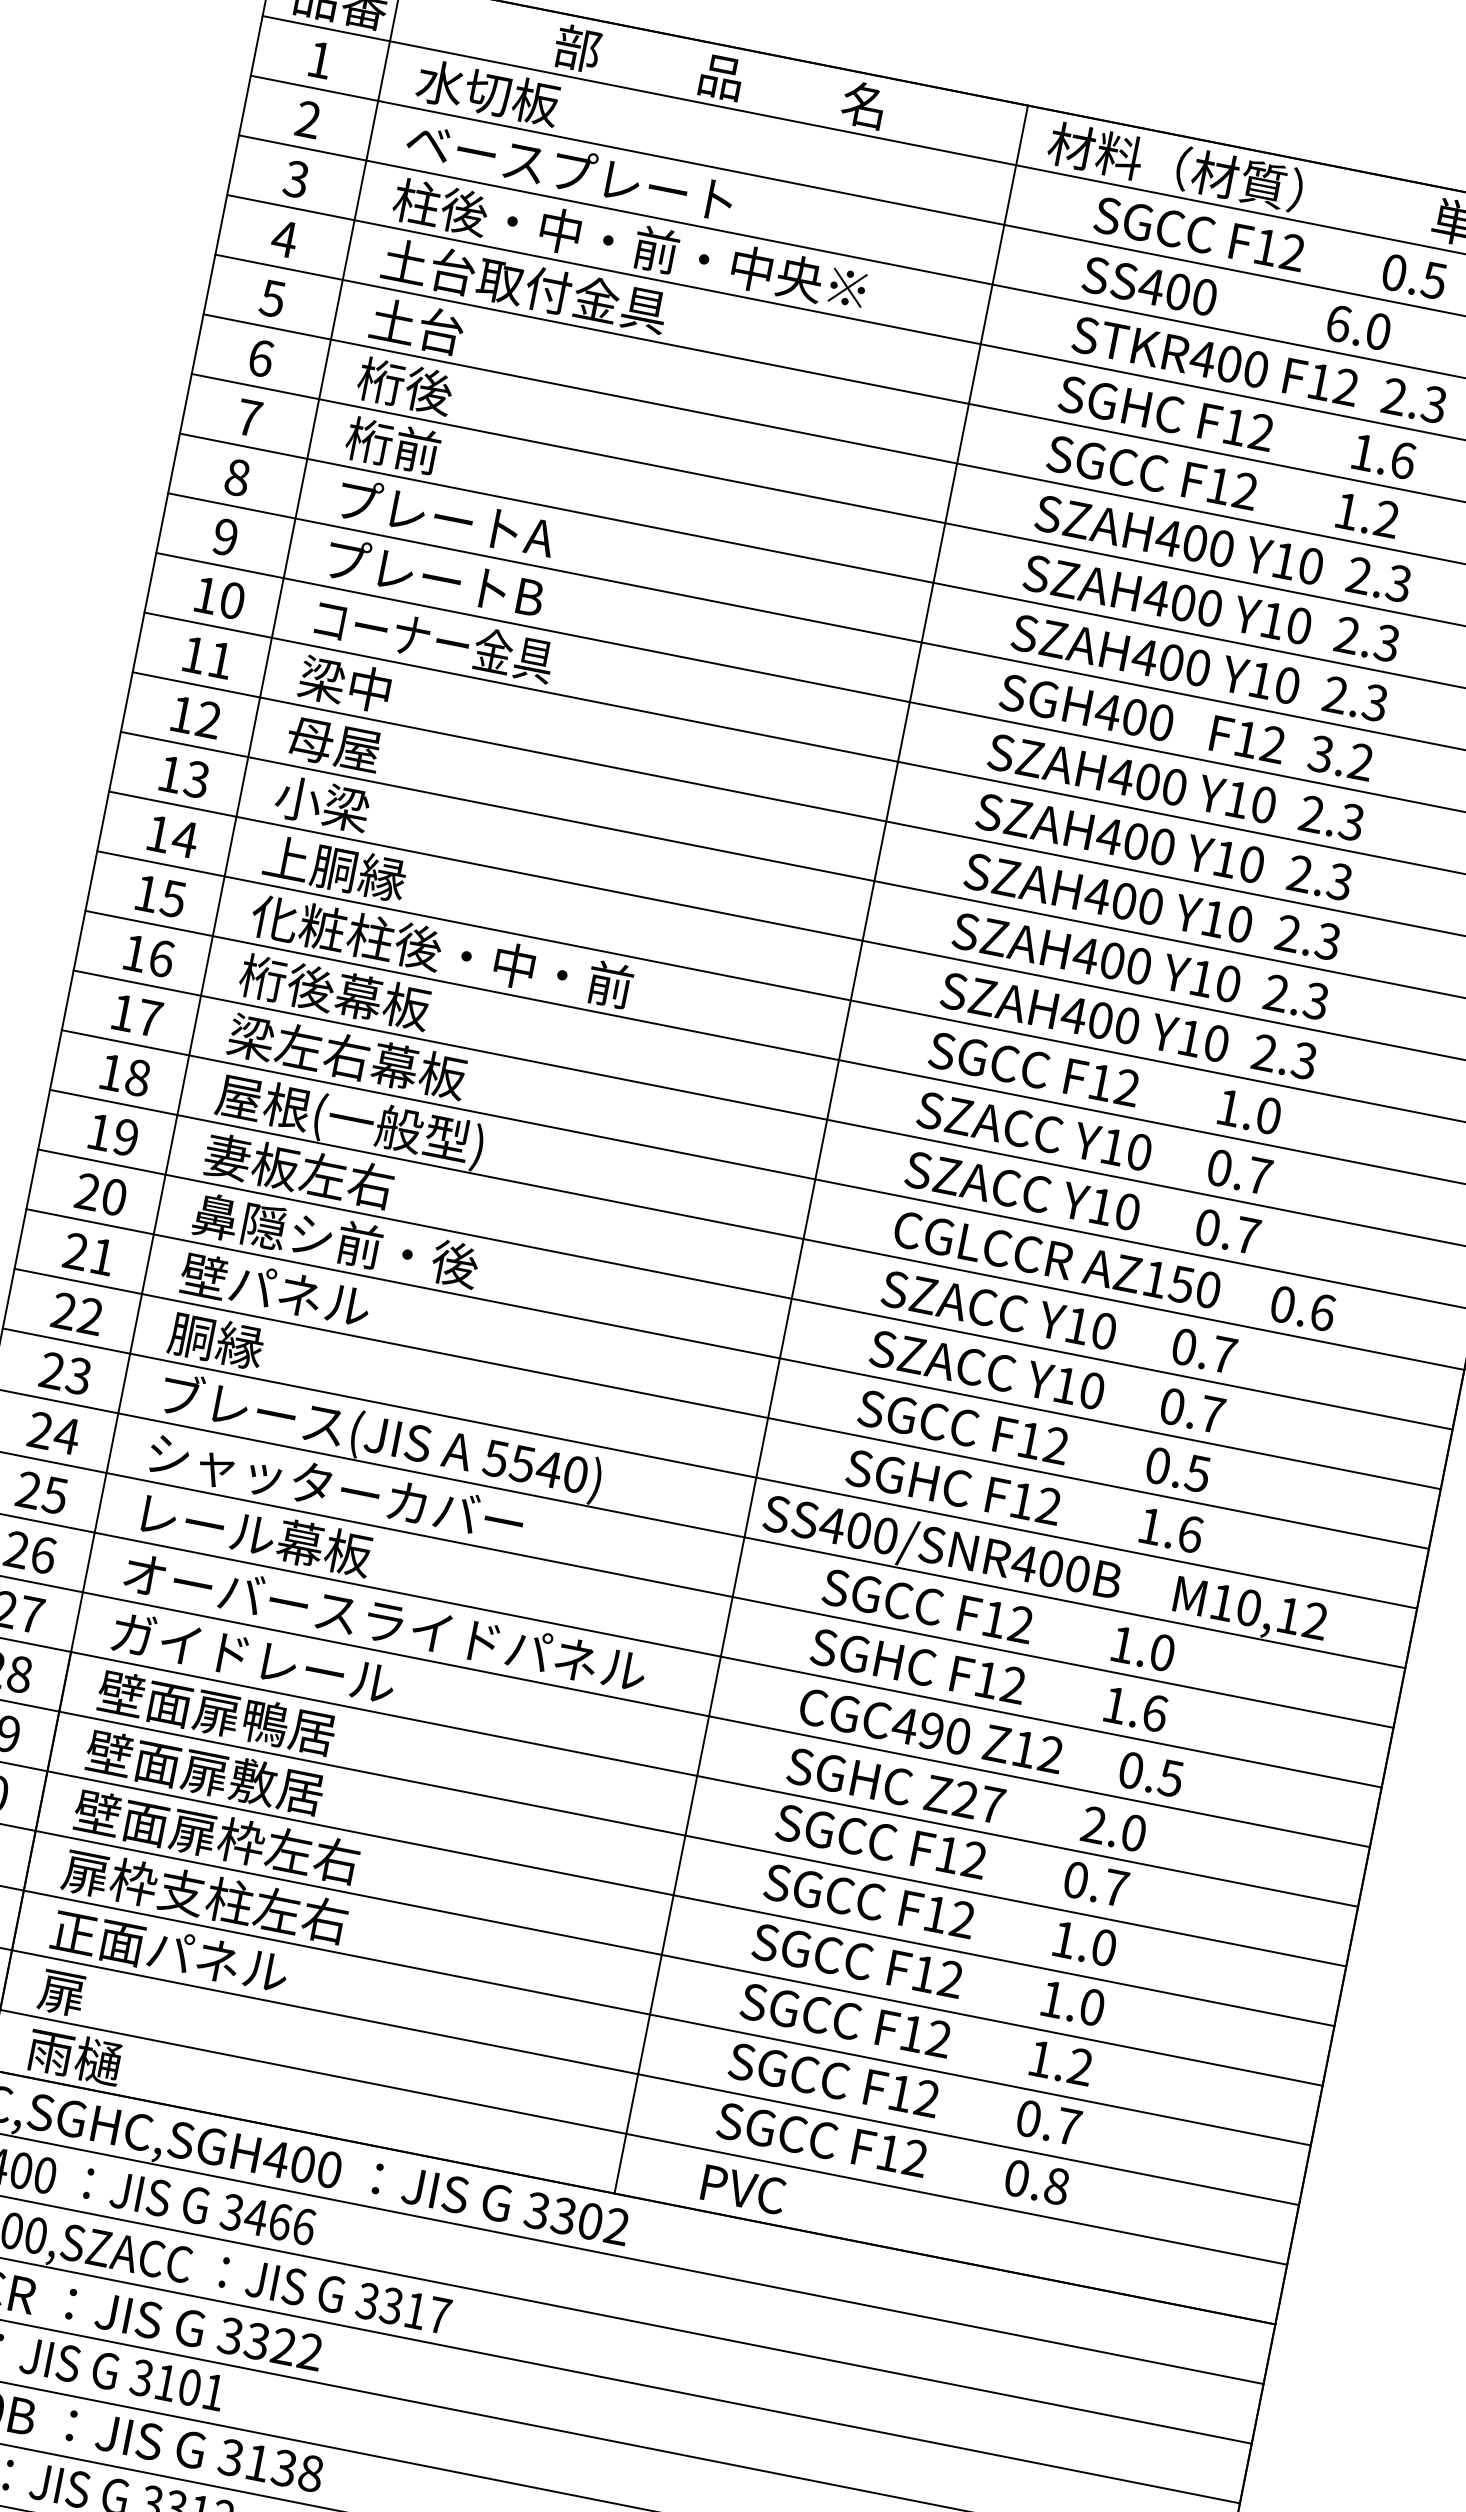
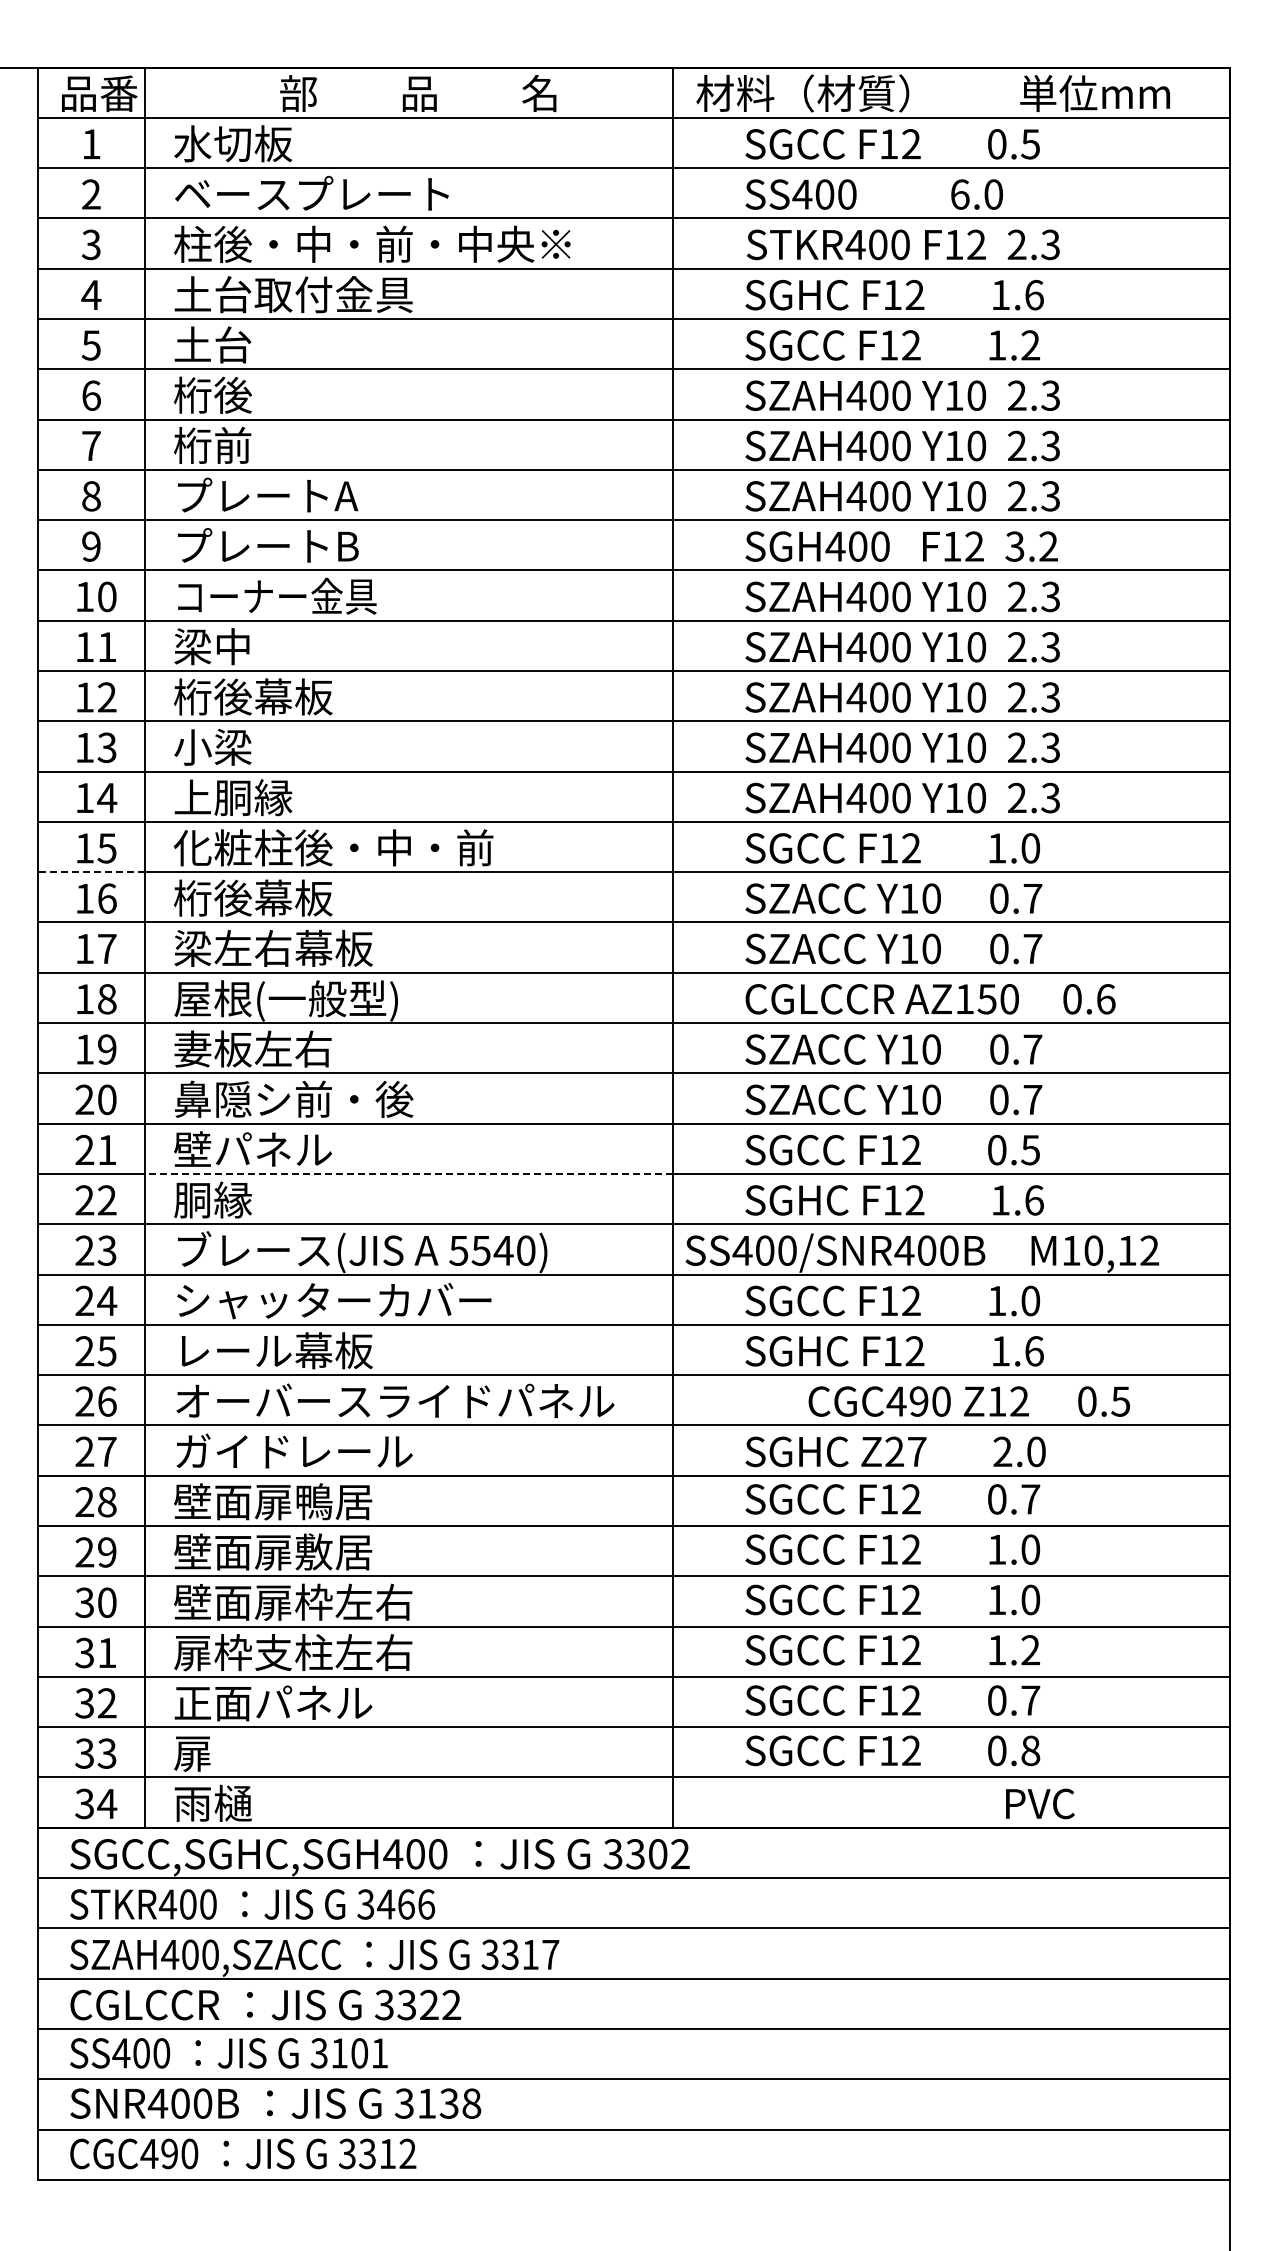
text: (382, 753) -> (253, 696), 母屋 -> 桁後幕板
line: (149, 923) -> (91, 872), solid -> dashed
line: (455, 1355) -> (409, 1173), solid -> dashed
text: (990, 1742) -> (968, 1401), moved
text: (744, 2189) -> (1040, 1803), moved

